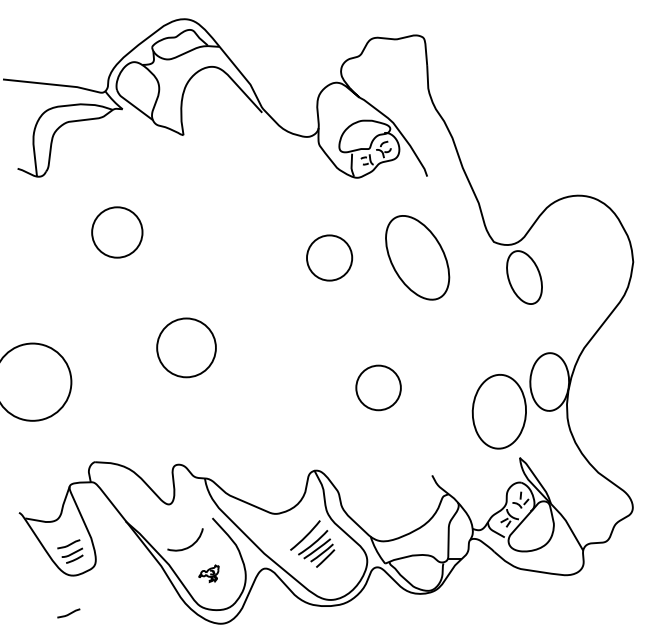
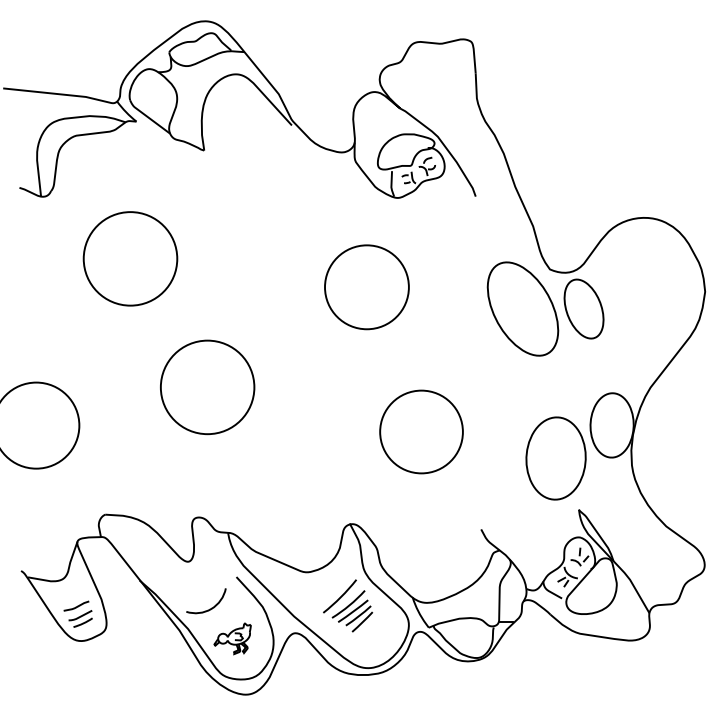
circle: (117, 232) -> (130, 258), size x1.67
part: (417, 257) -> (522, 308), moved
circle: (329, 258) -> (366, 287), size x1.67
circle: (186, 347) -> (207, 387), size x1.43
circle: (378, 387) -> (421, 431), size x1.67
part: (208, 573) -> (232, 638), size x1.67
line: (69, 612) -> (77, 682), removed

